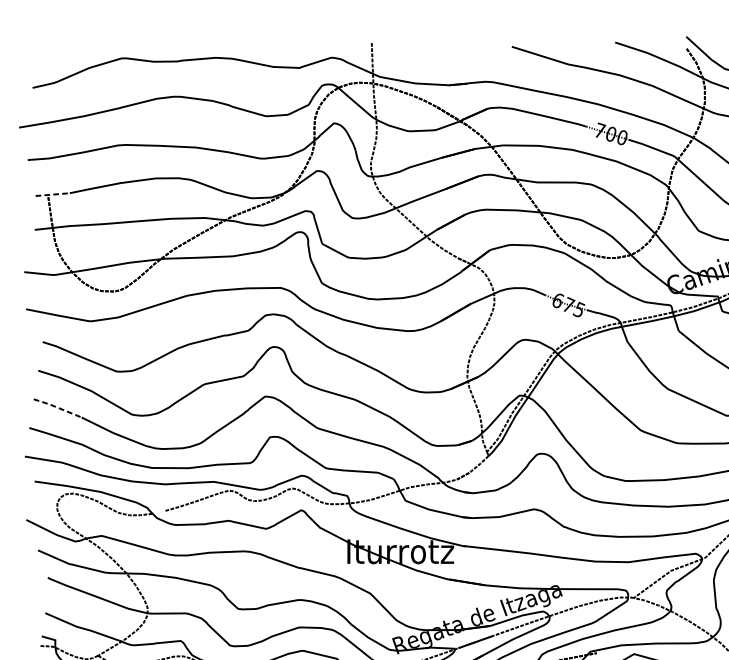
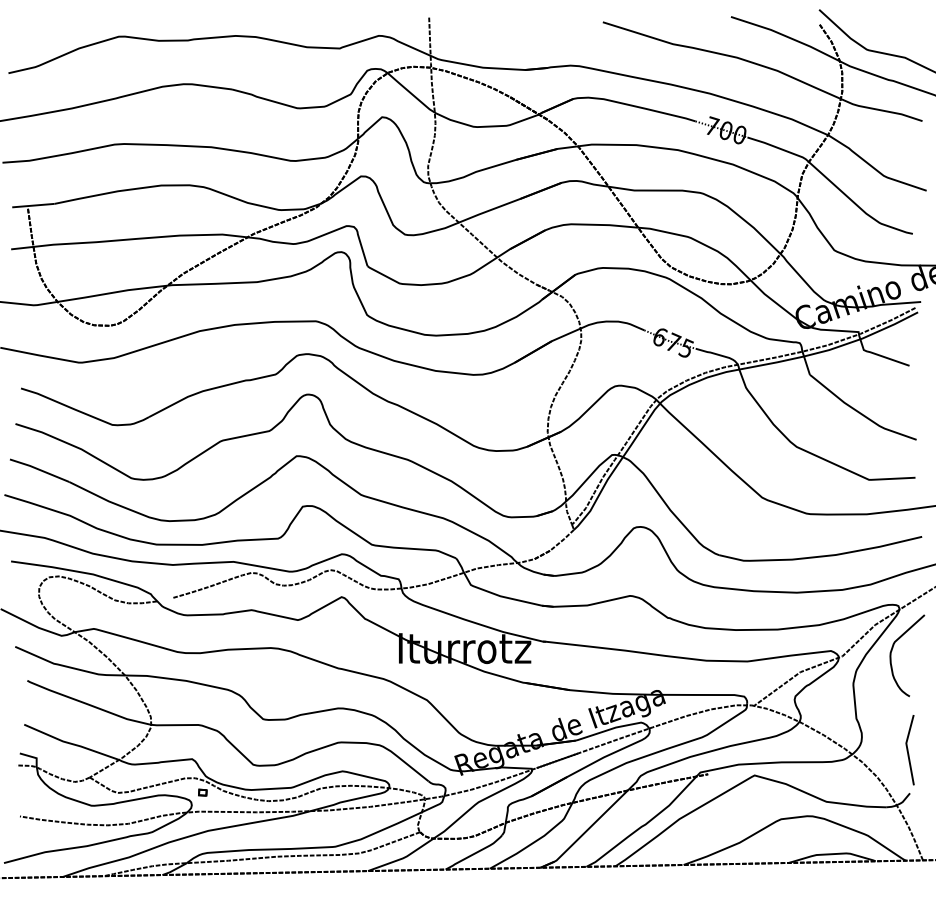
line: (52, 194) -> (33, 205), dashed -> solid
line: (57, 407) -> (39, 469), dashed -> solid

